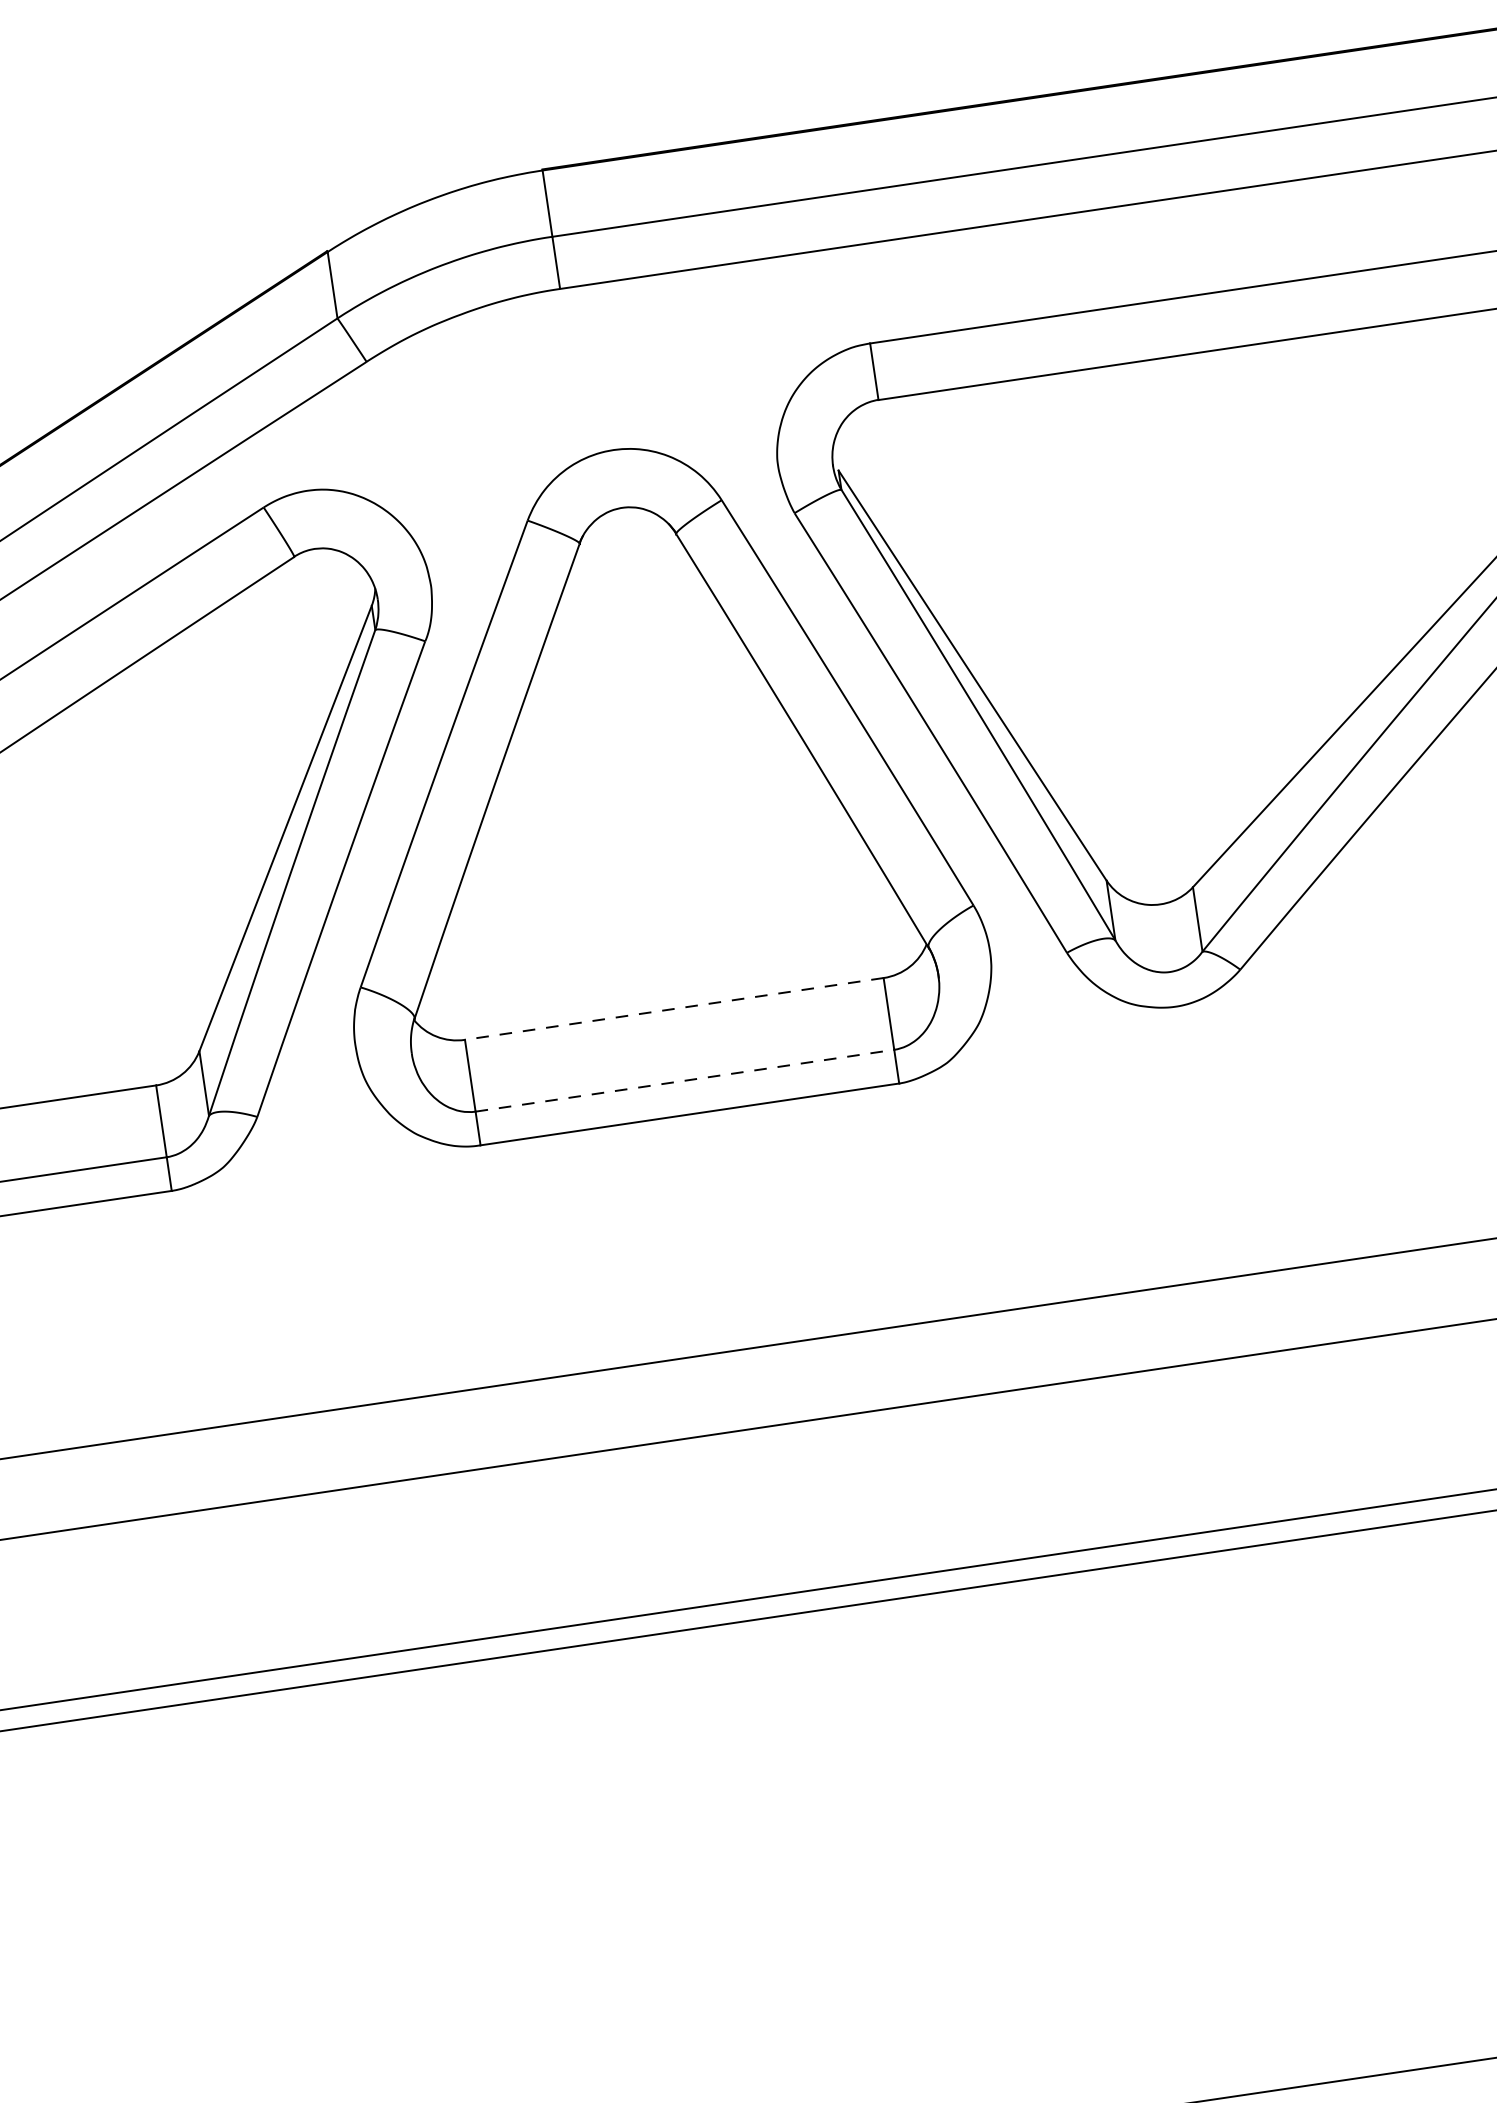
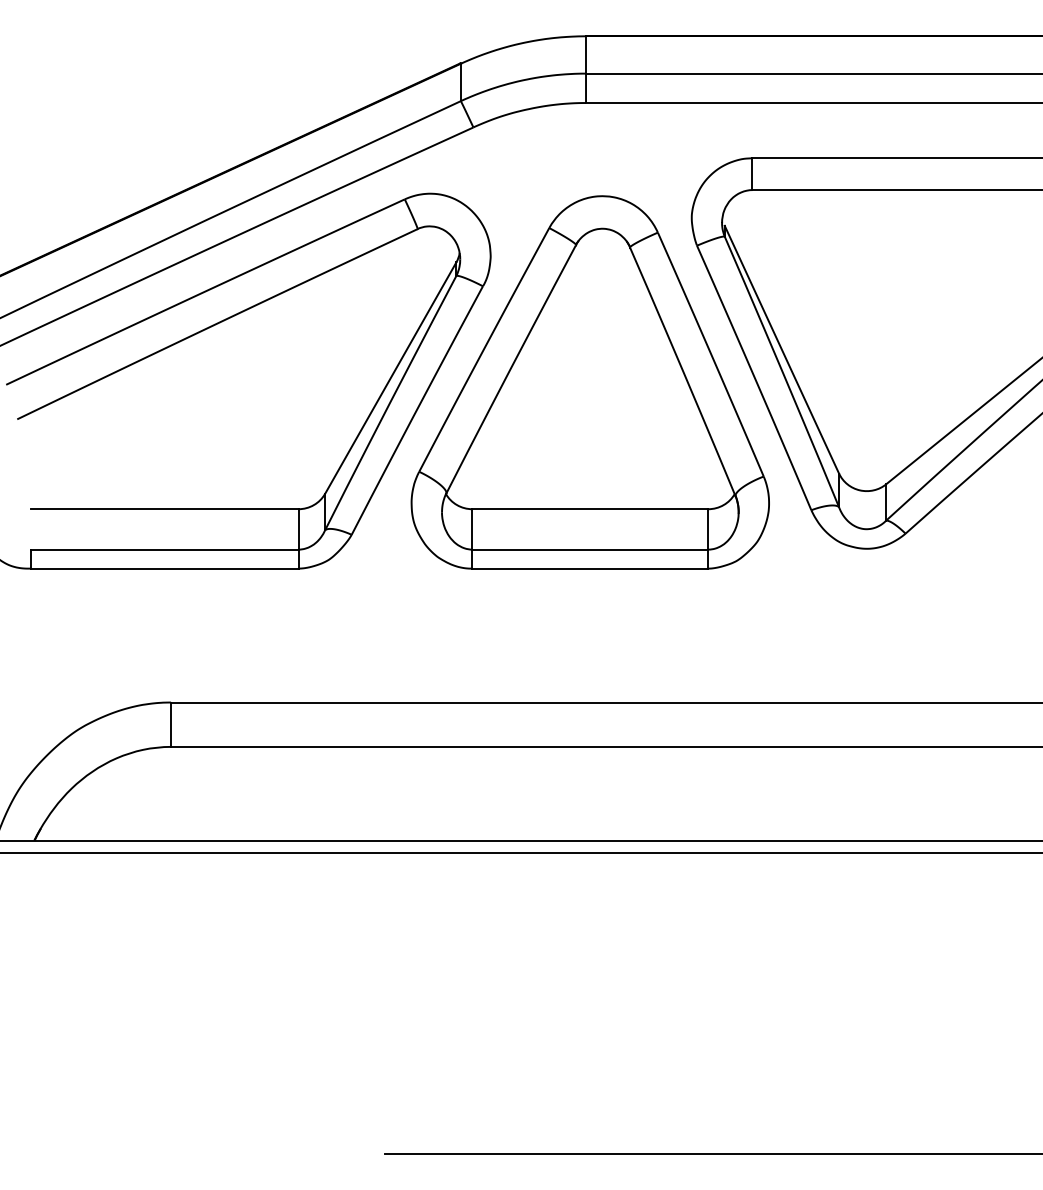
line: (674, 1009) -> (590, 509), dashed -> solid
line: (685, 1080) -> (590, 549), dashed -> solid

